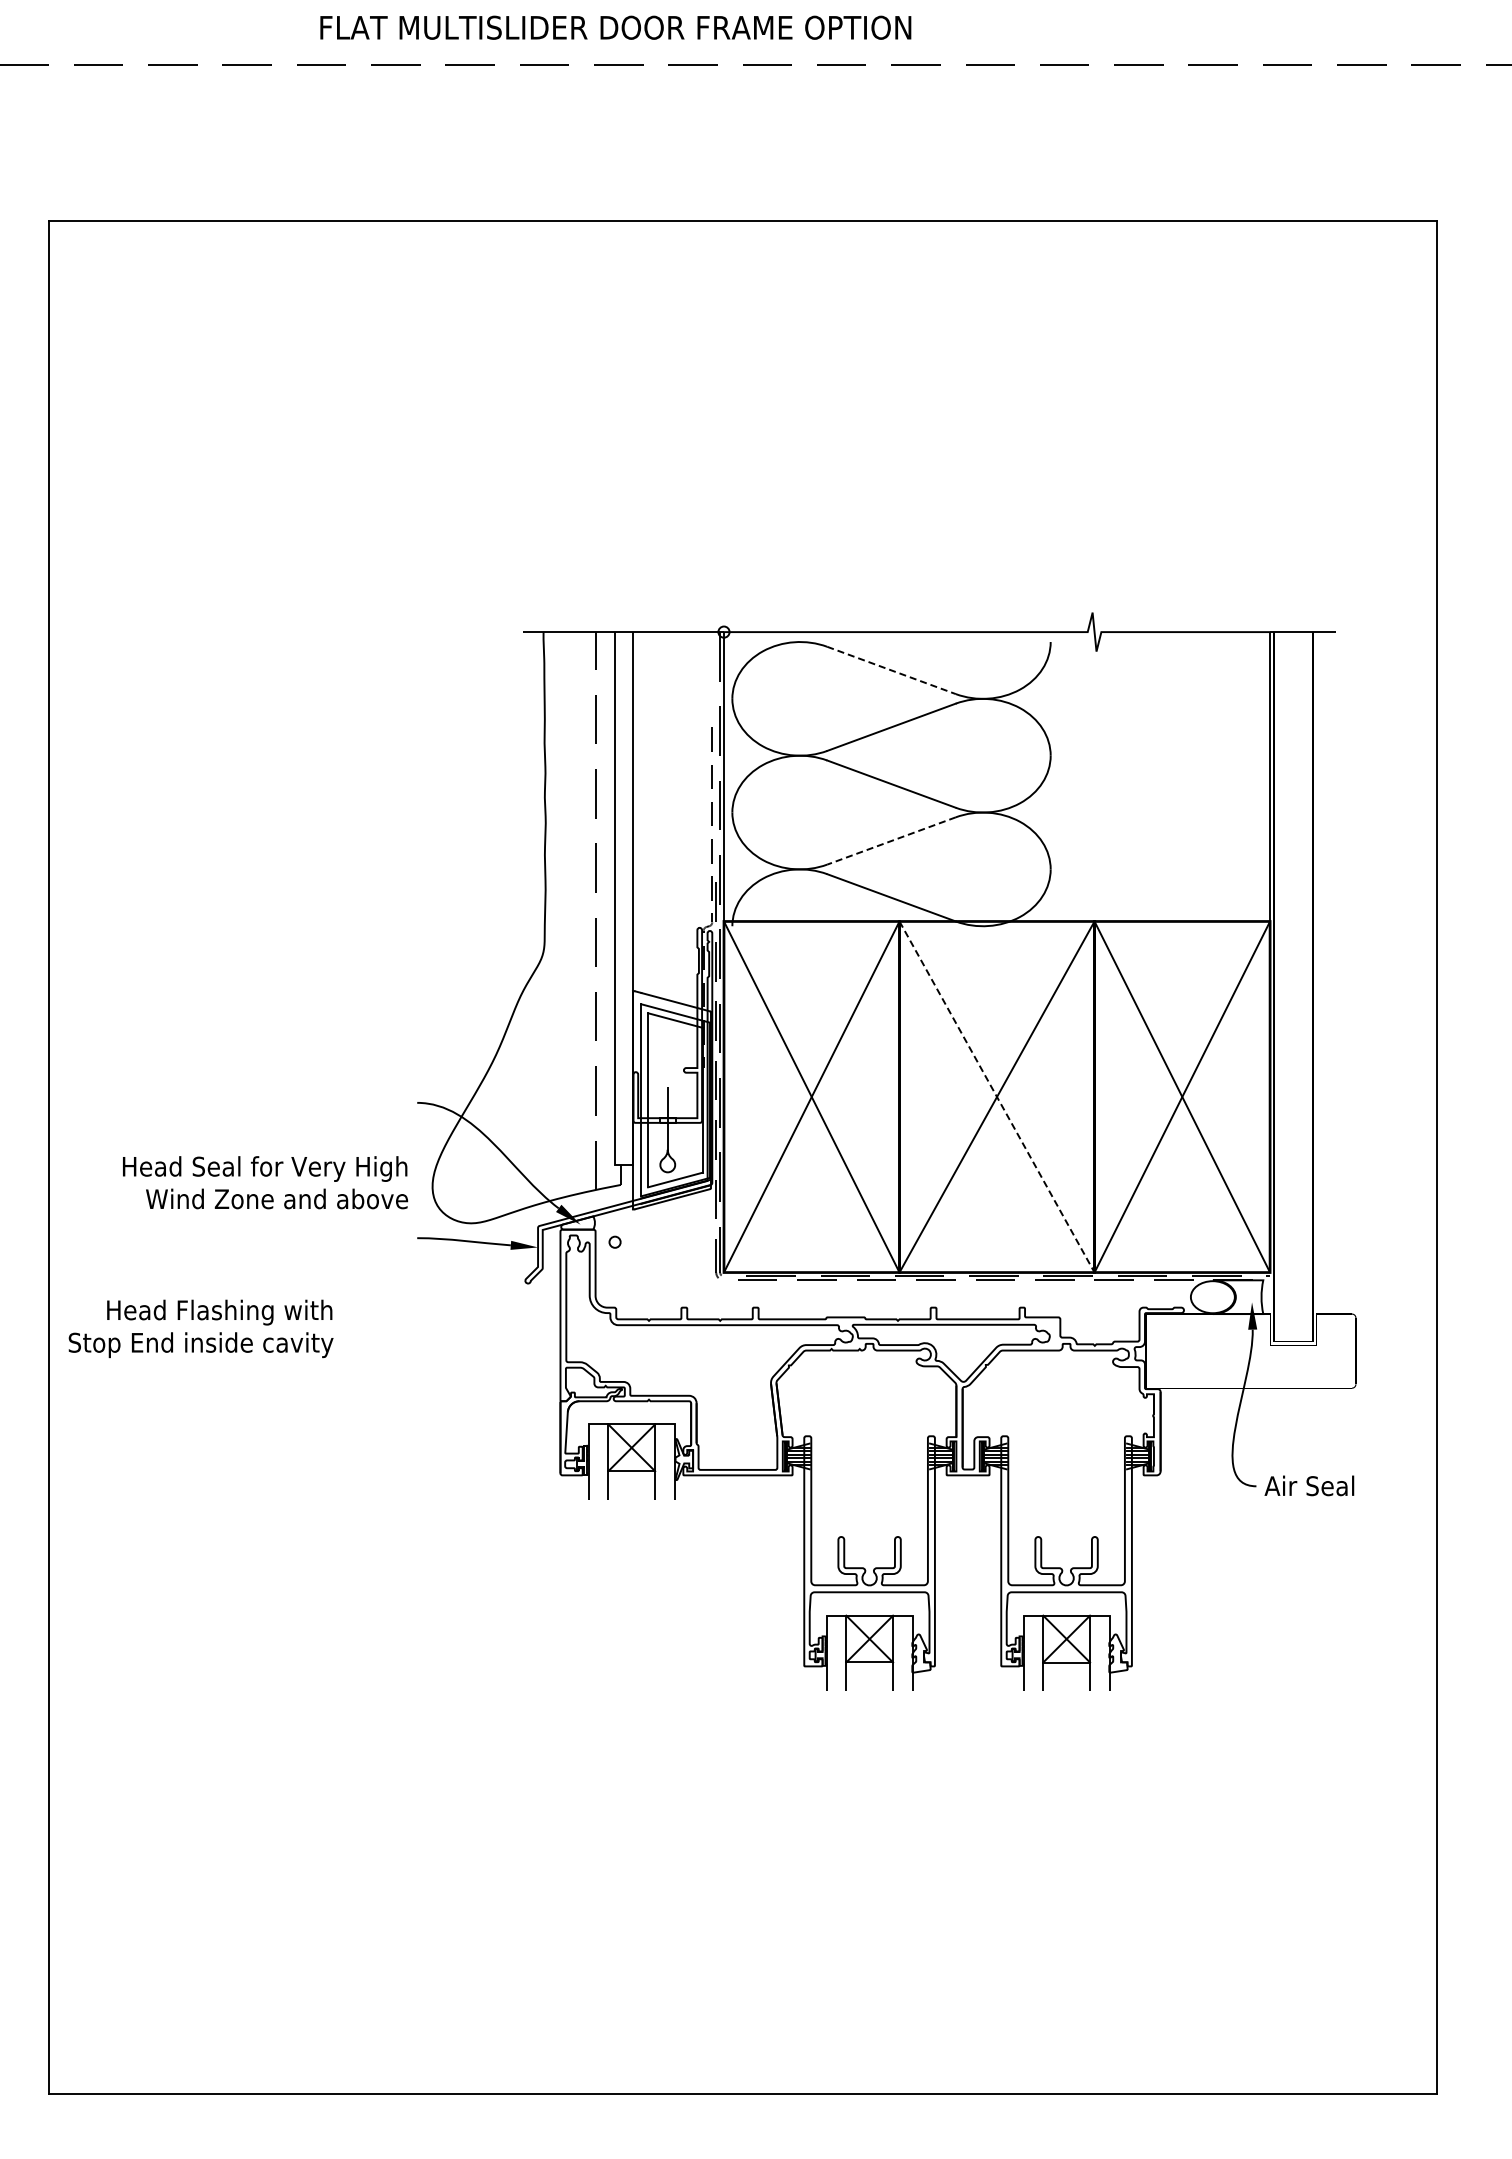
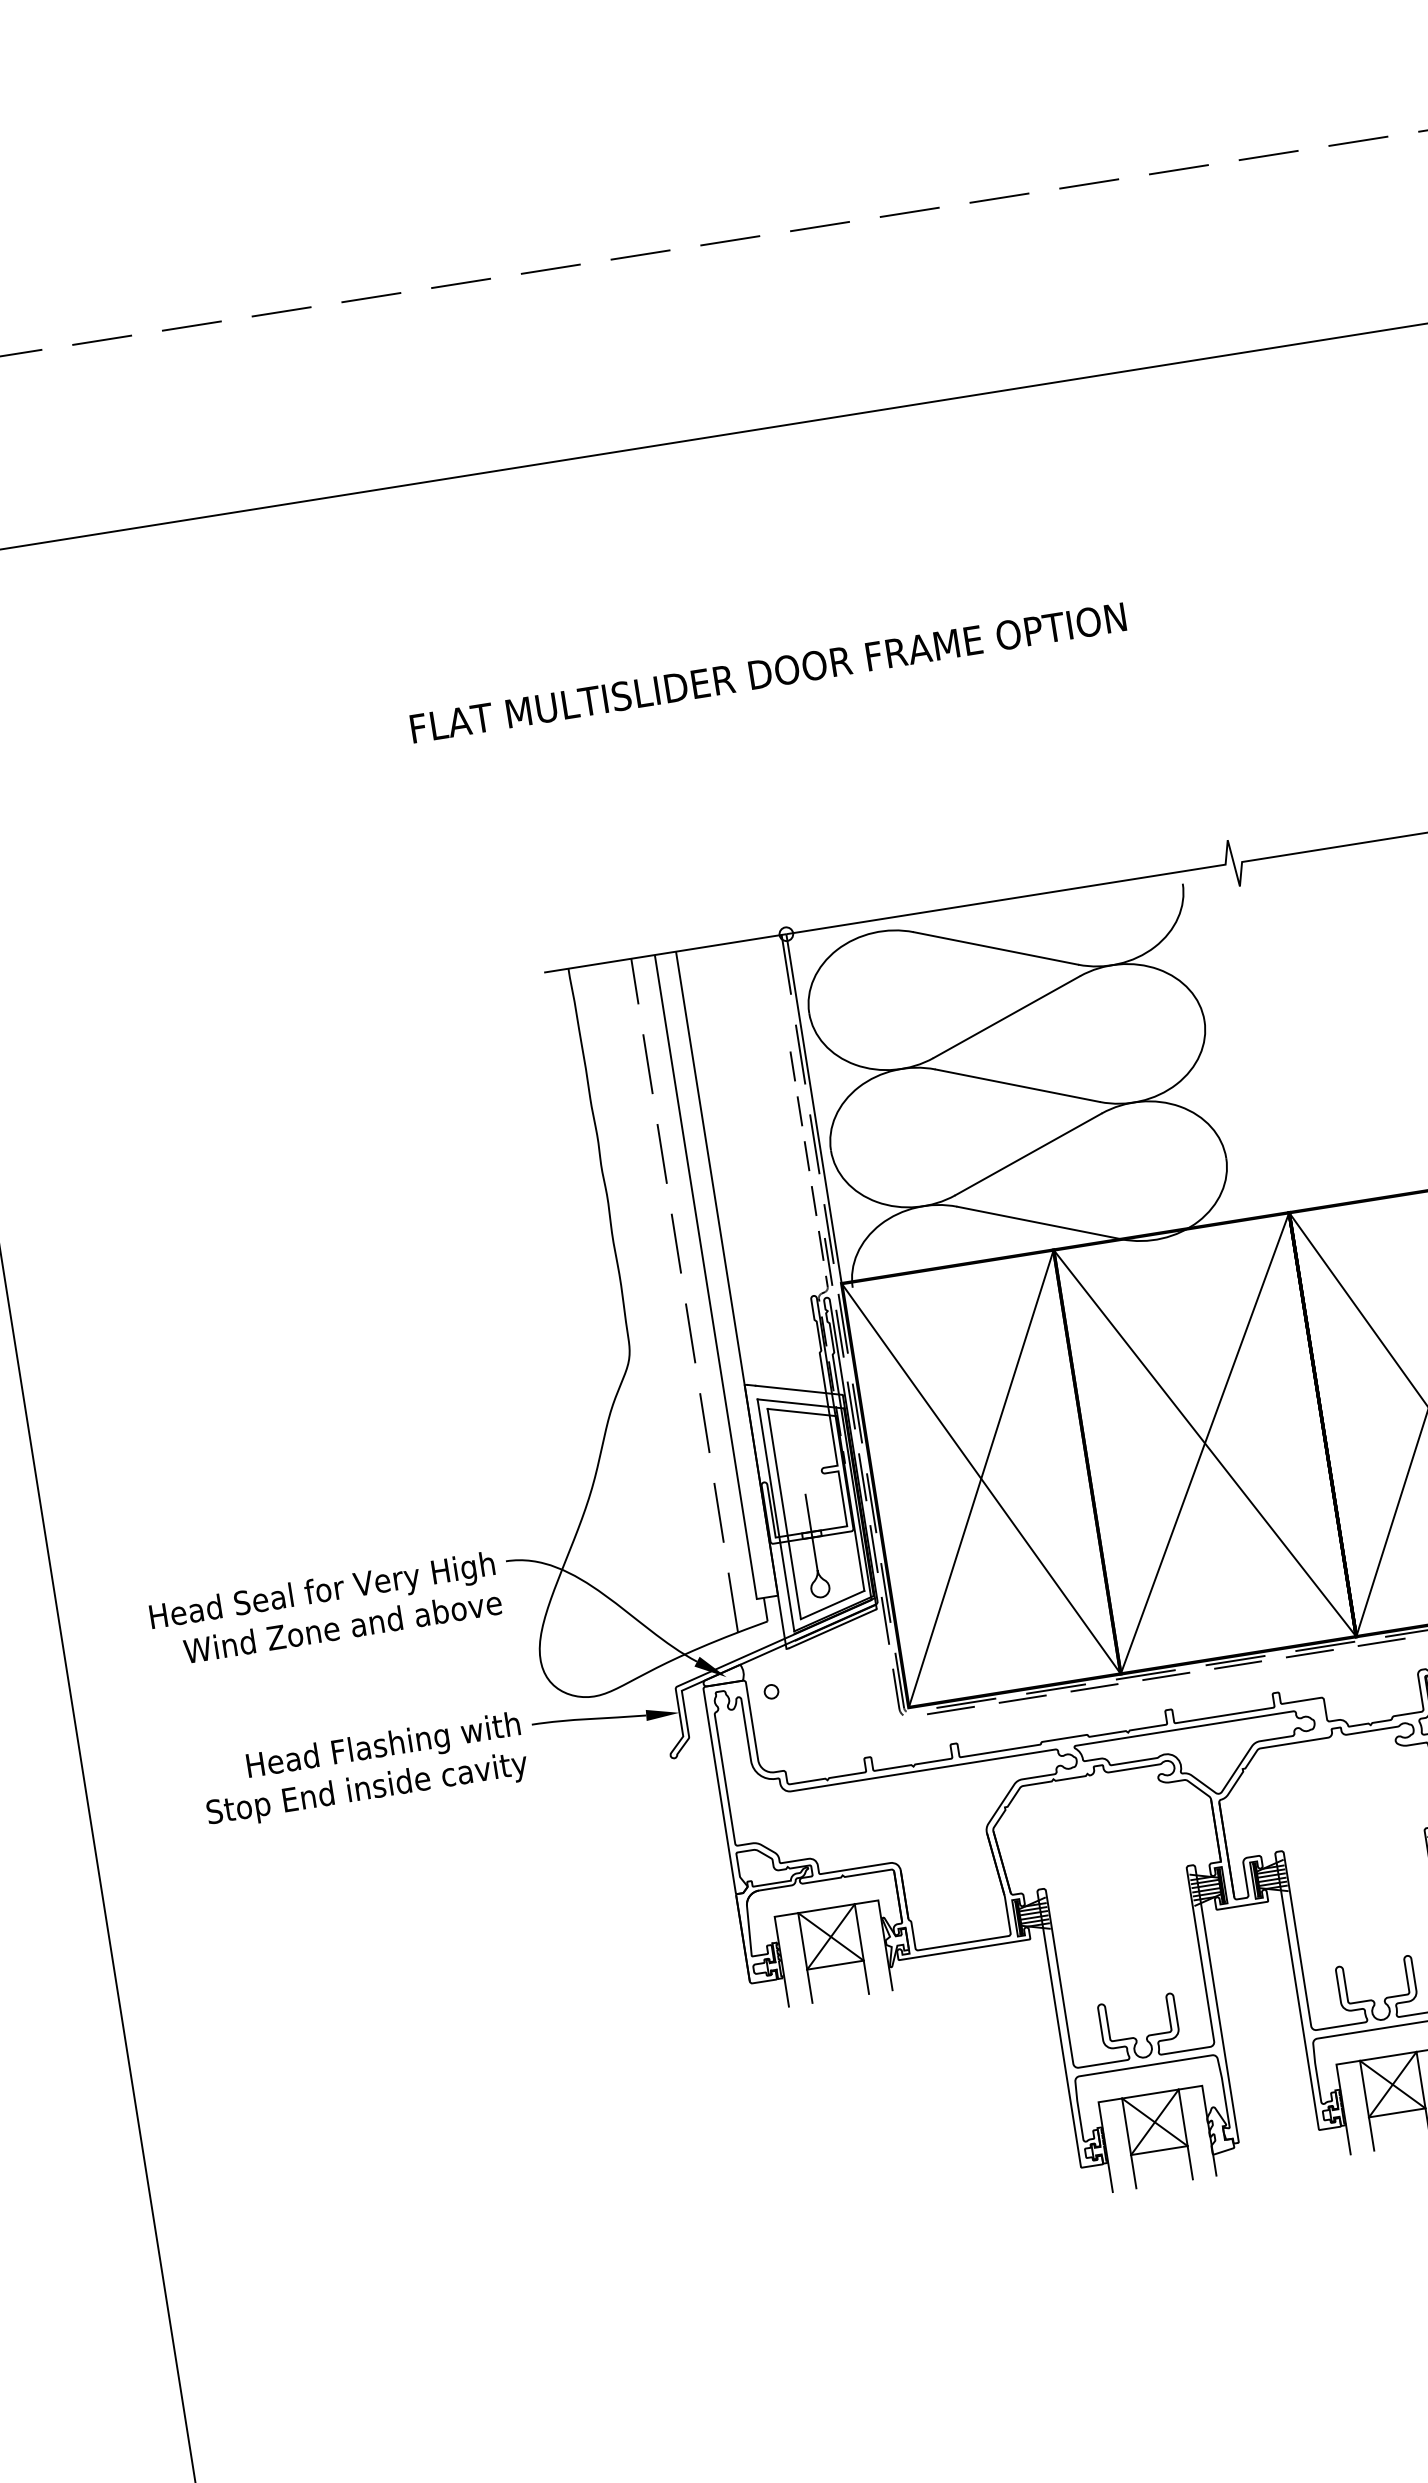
text: (615, 27) -> (767, 672), moved
line: (891, 670) -> (995, 948), dashed -> solid
line: (891, 840) -> (1028, 1153), dashed -> solid
line: (997, 1097) -> (1205, 1443), dashed -> solid
text: (265, 1182) -> (325, 1609), moved
text: (200, 1328) -> (363, 1770), moved

